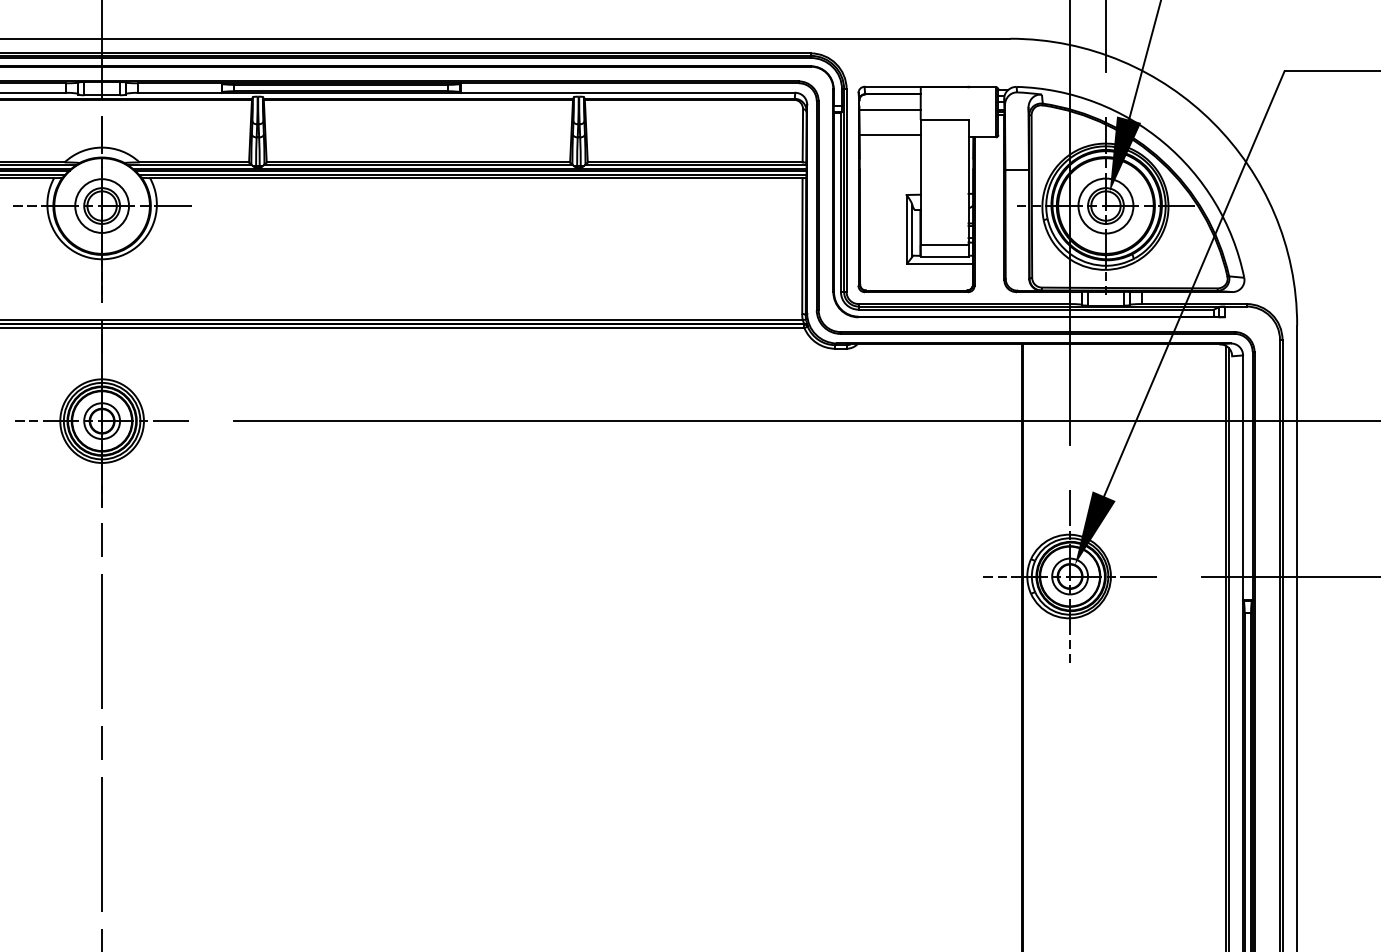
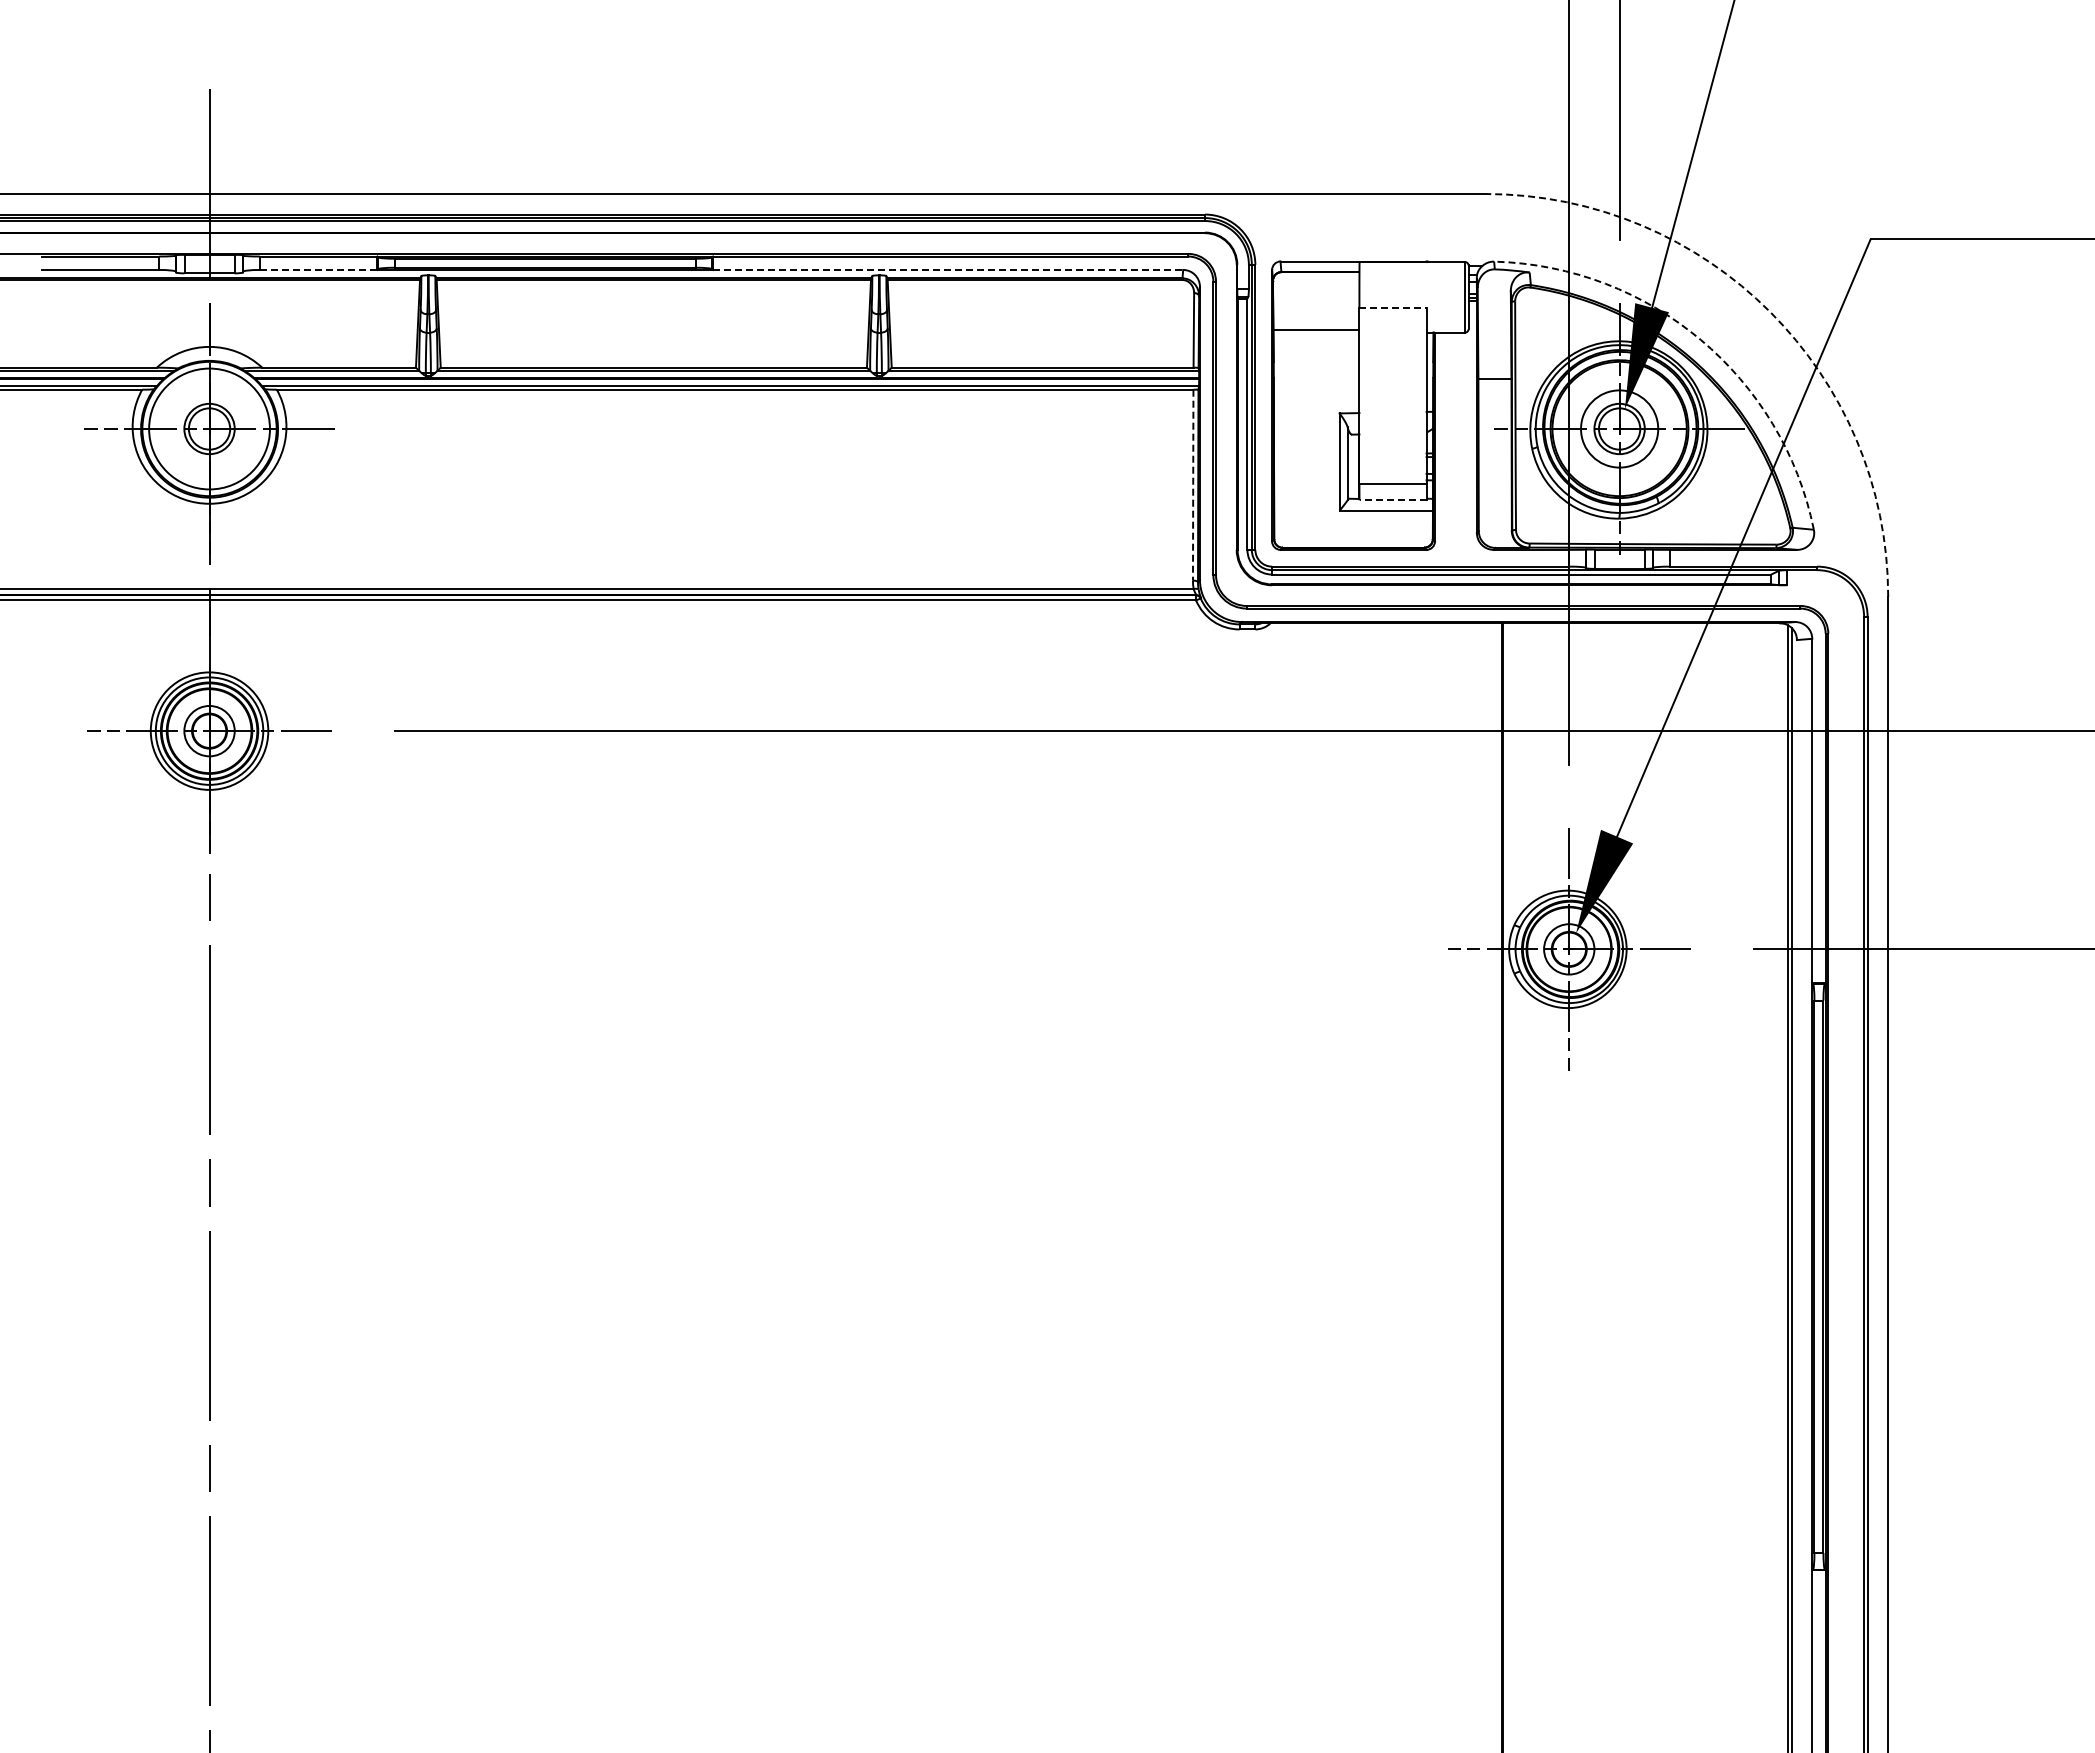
line: (179, 92) -> (318, 269), solid -> dashed
line: (628, 92) -> (948, 269), solid -> dashed
line: (890, 109) -> (1316, 293), removed
line: (944, 120) -> (1393, 308), solid -> dashed
arc: (1213, 122) -> (1770, 311), solid -> dashed
arc: (1163, 142) -> (1700, 339), solid -> dashed
circle: (102, 205) -> (209, 428), size x1.6
line: (802, 246) -> (1193, 485), solid -> dashed
line: (944, 256) -> (1393, 500), solid -> dashed

